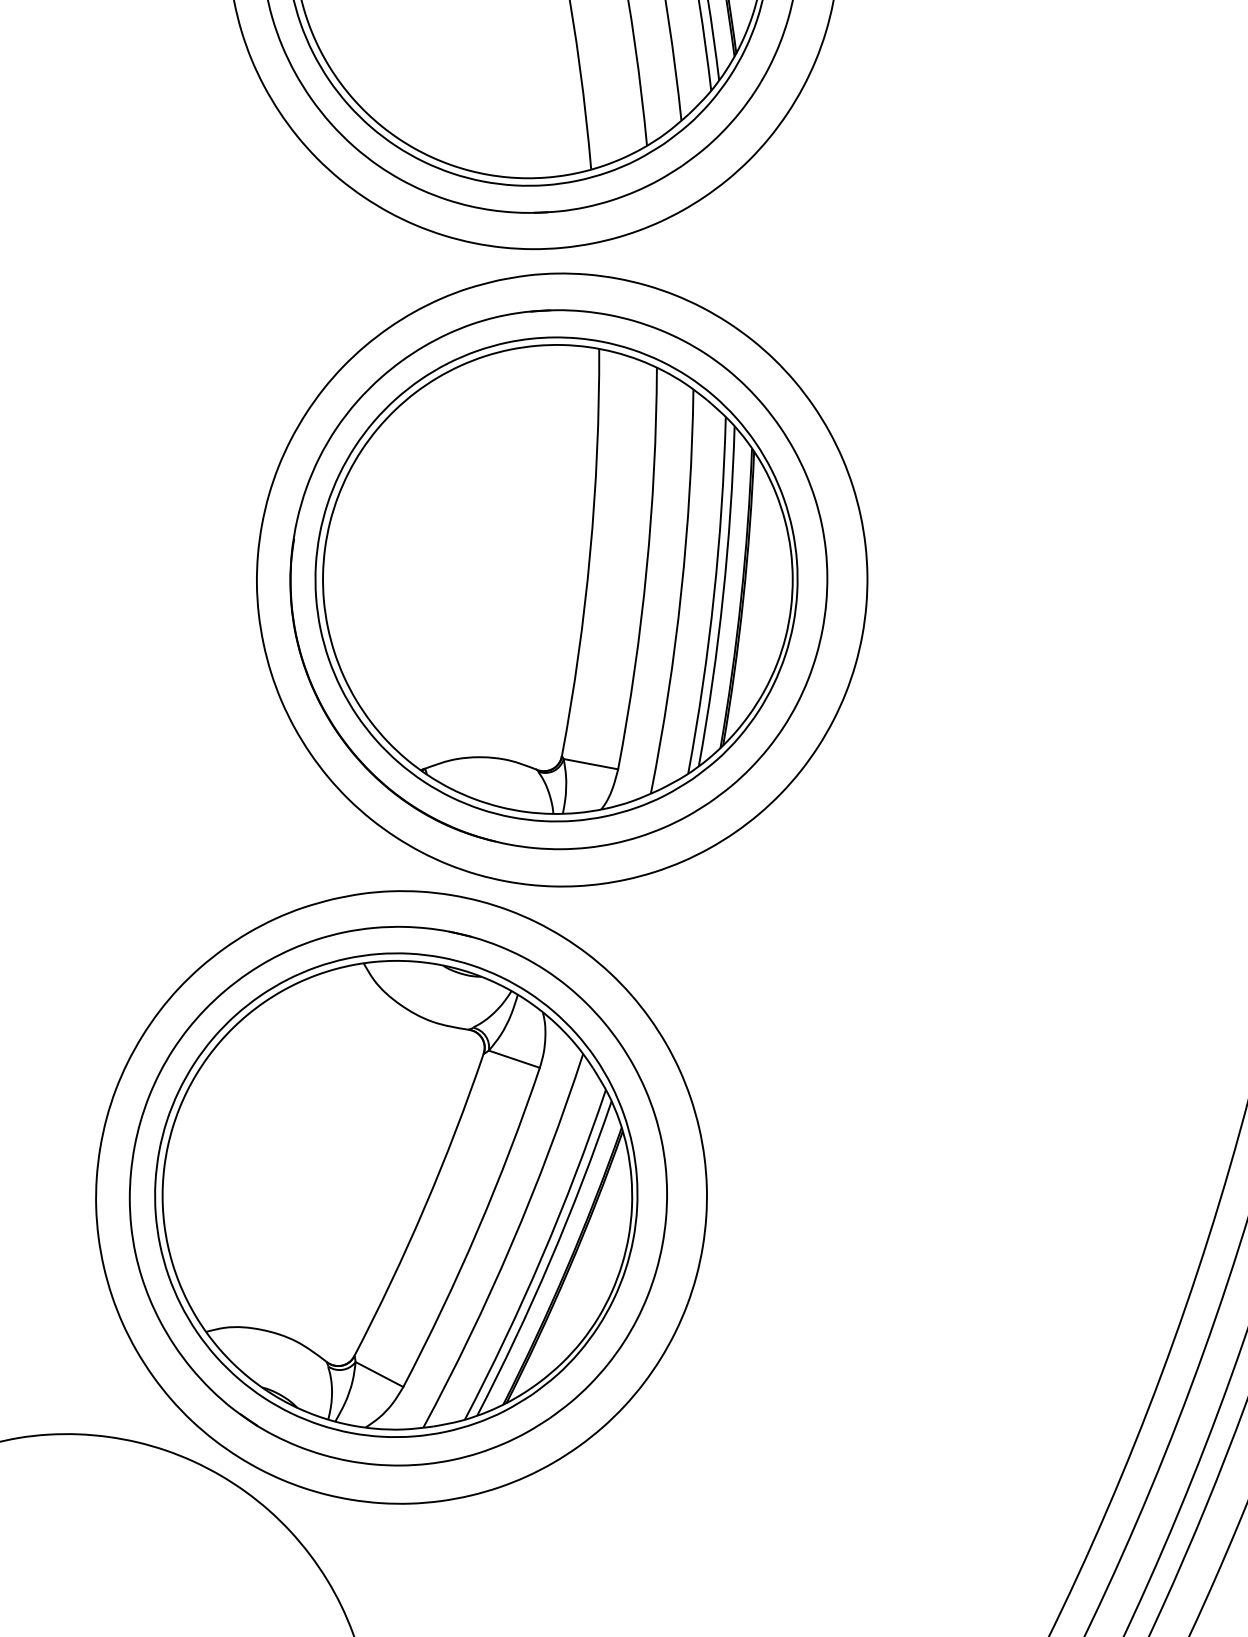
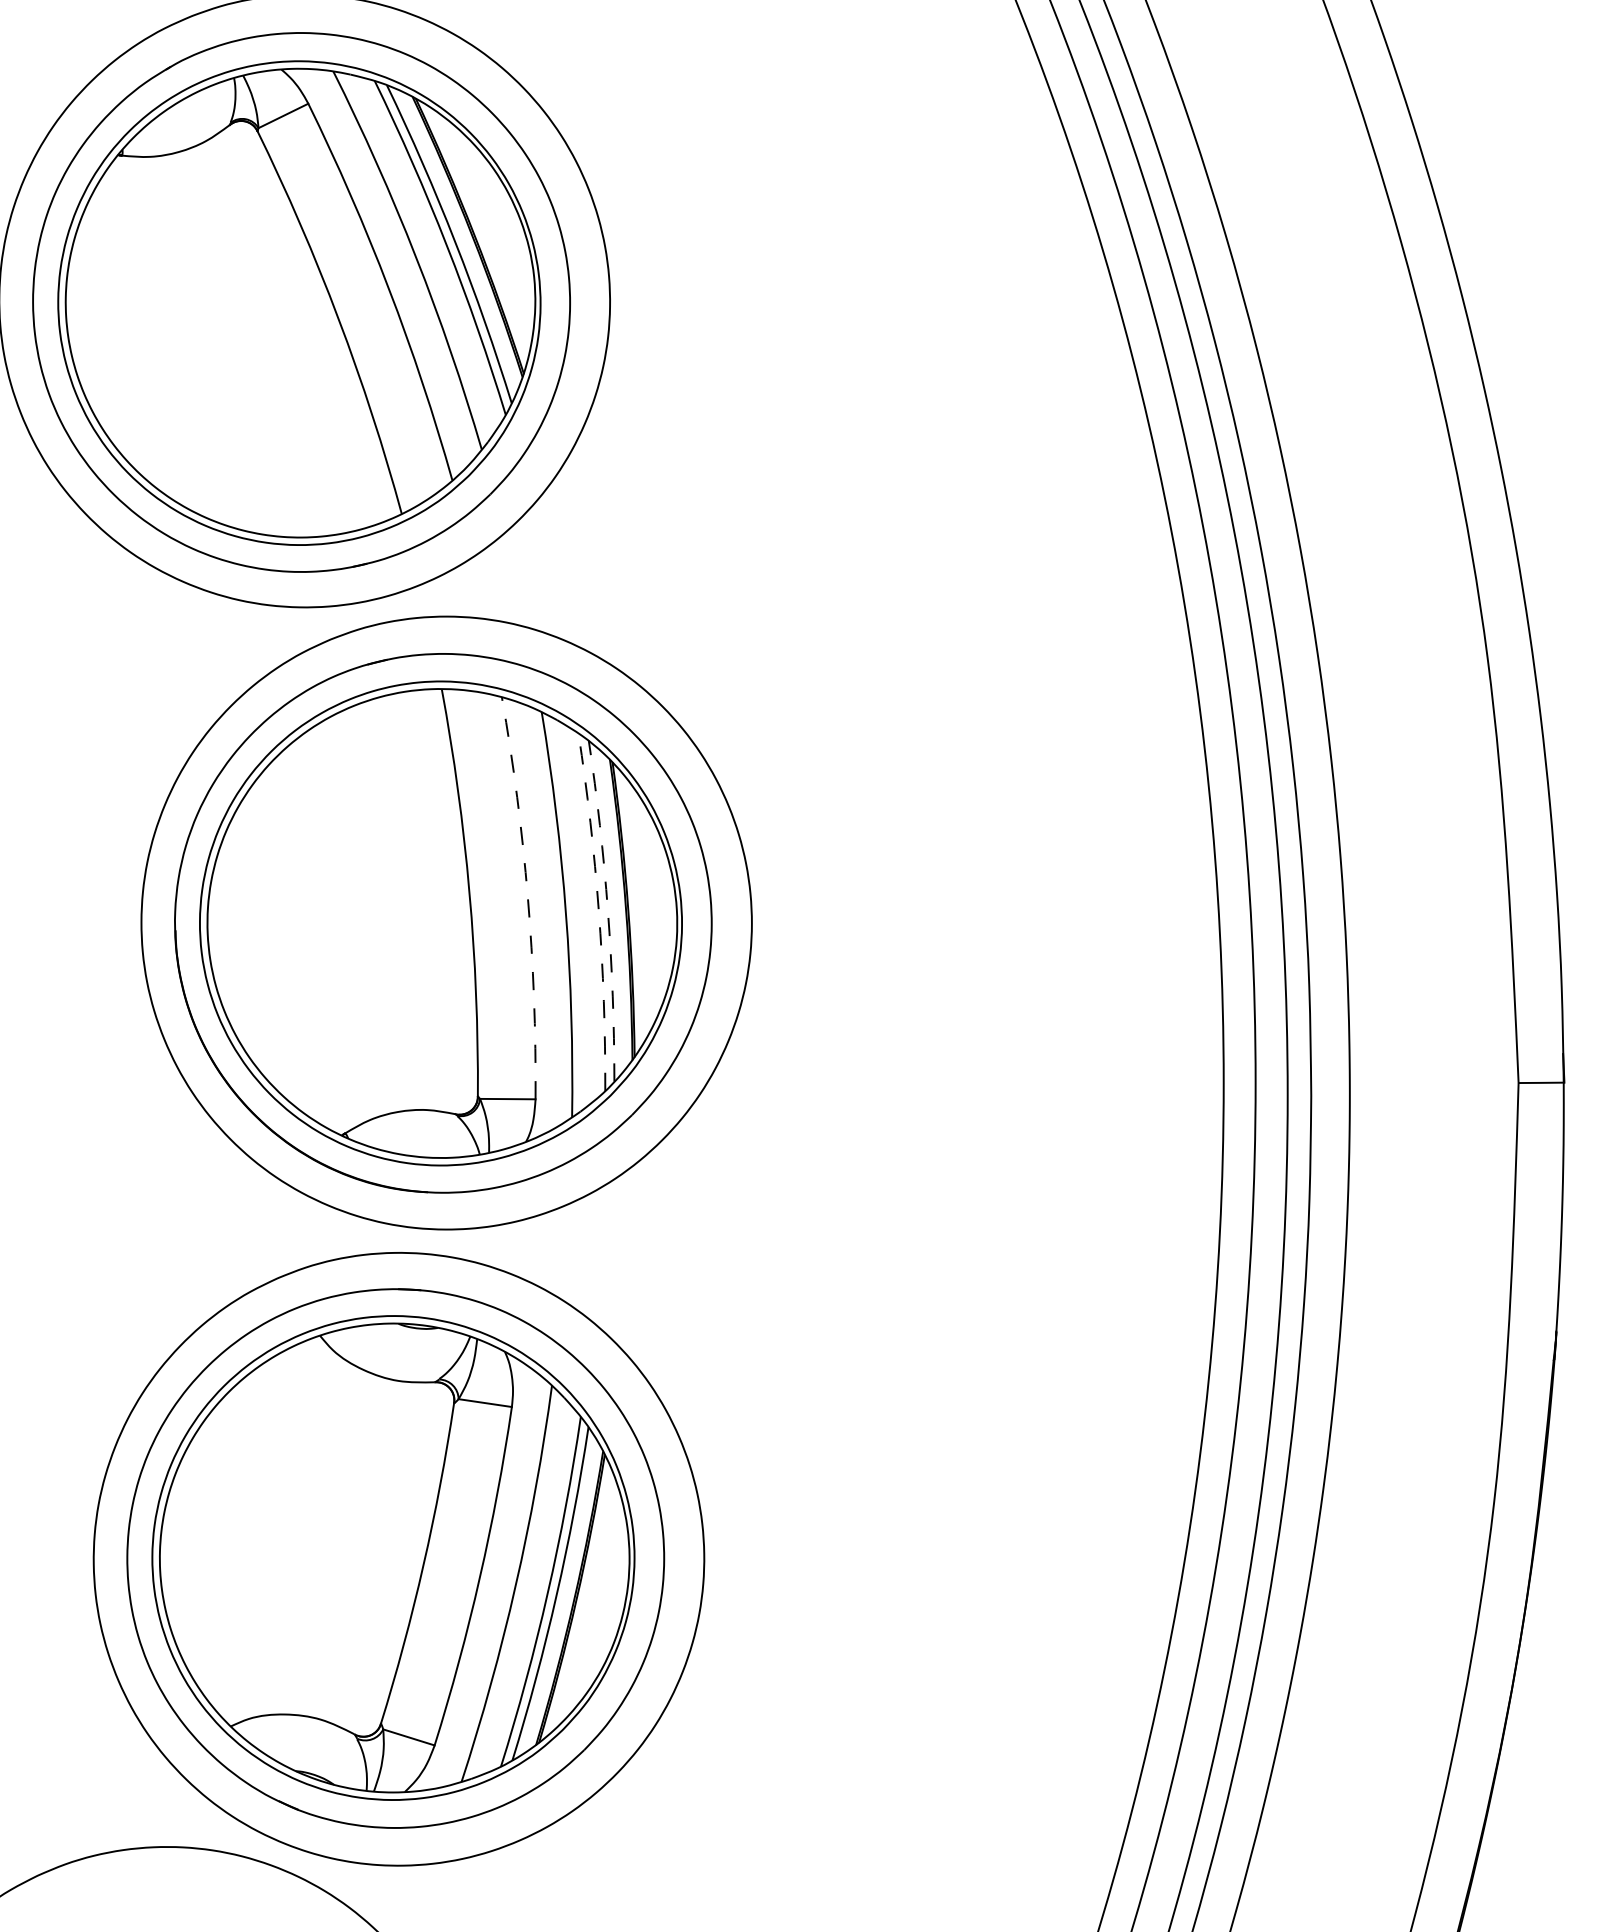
arc: (646, 569) -> (527, 897), solid -> dashed
arc: (713, 595) -> (598, 911), solid -> dashed
arc: (722, 596) -> (607, 910), solid -> dashed

